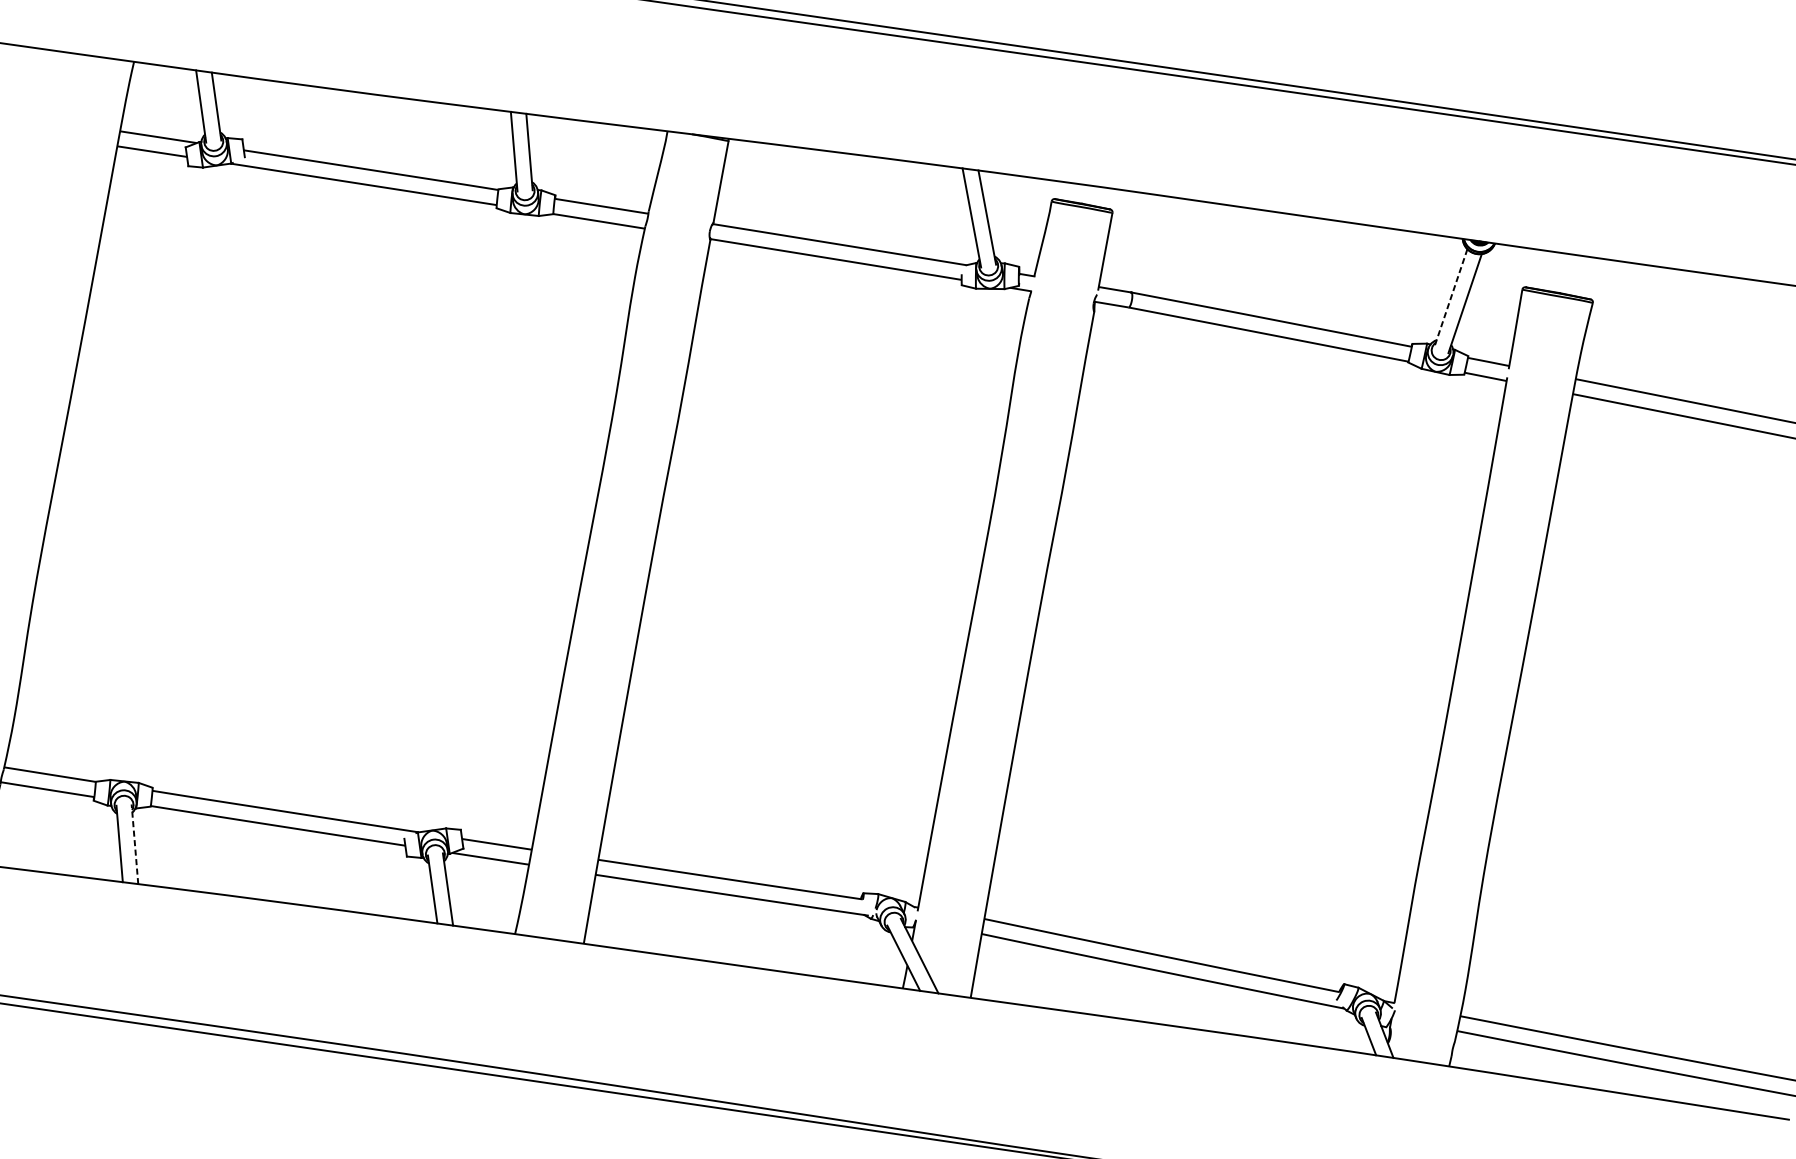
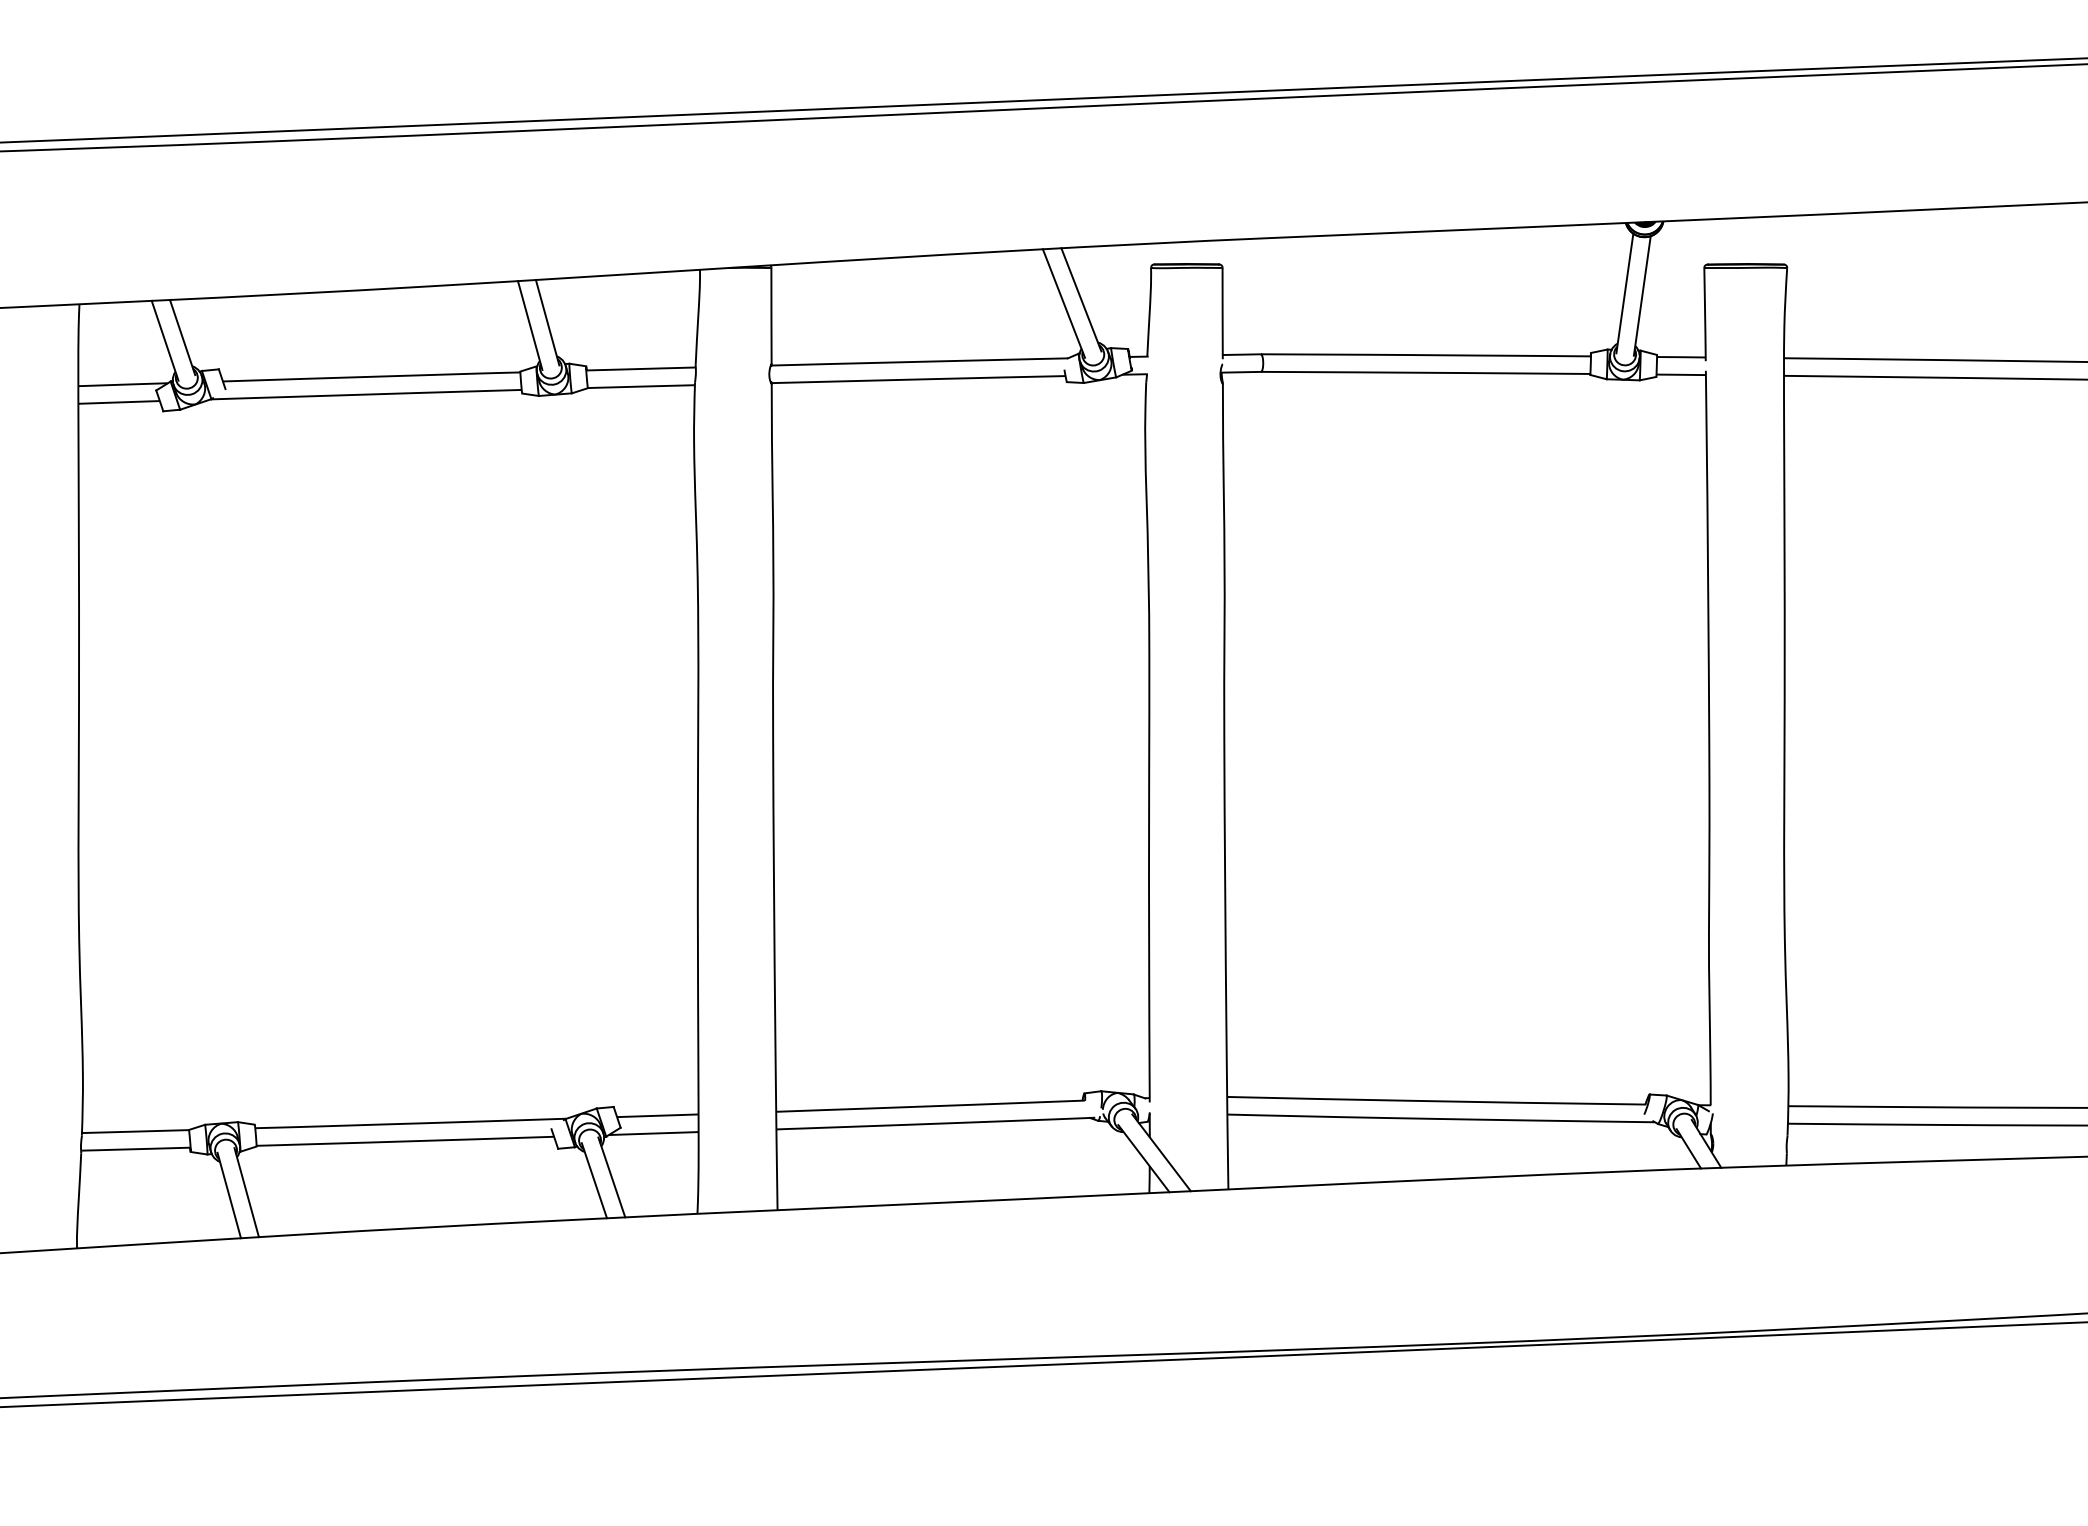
line: (1450, 298) -> (1624, 293), dashed -> solid
line: (134, 844) -> (246, 1192), dashed -> solid

